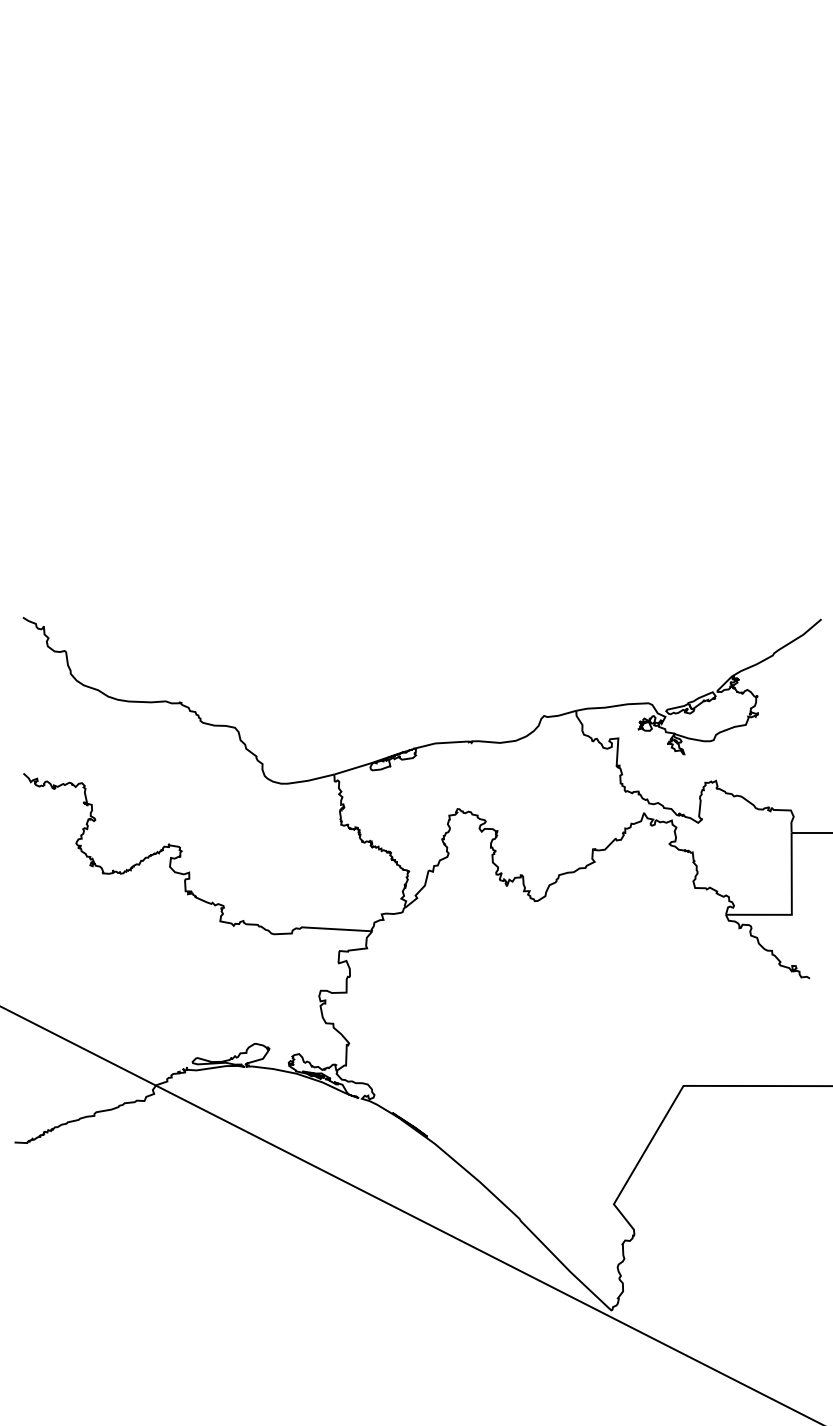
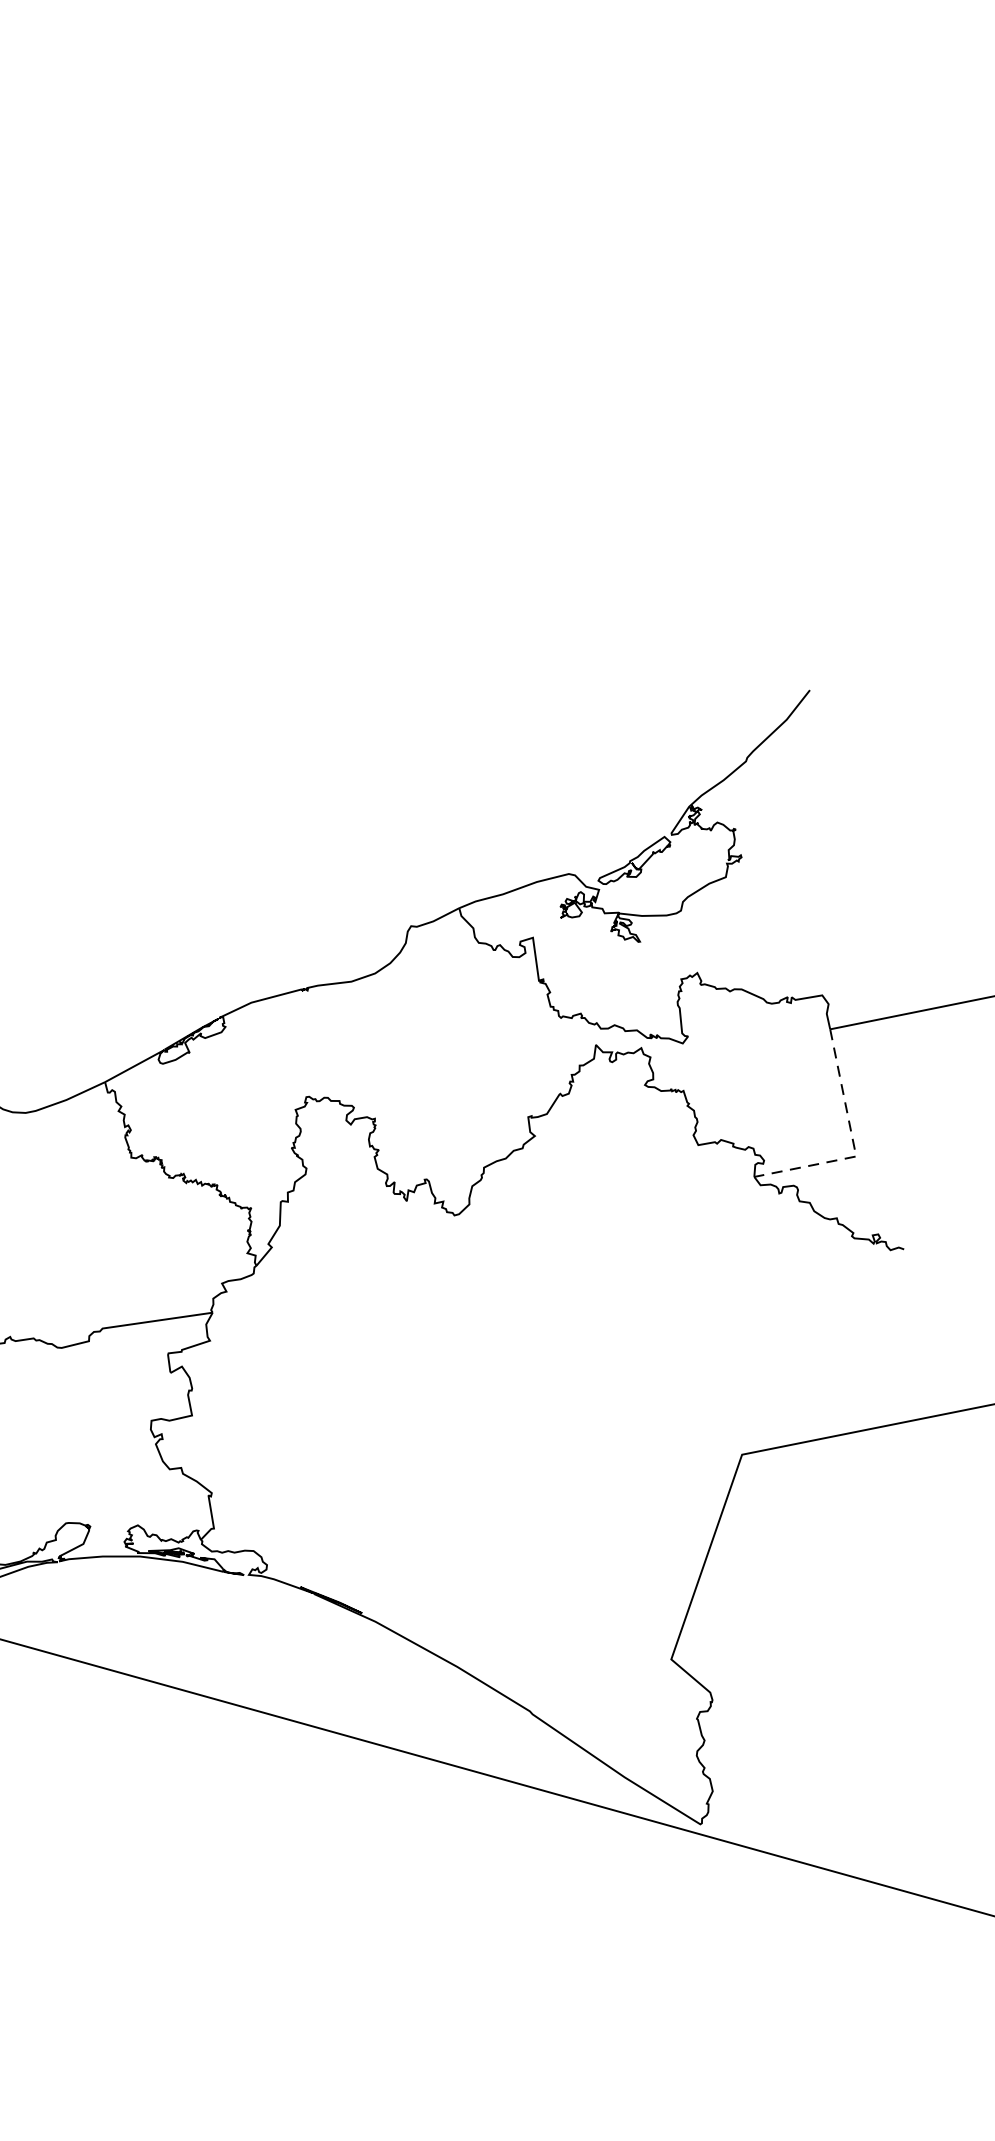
line: (791, 906) -> (853, 1143), solid -> dashed

